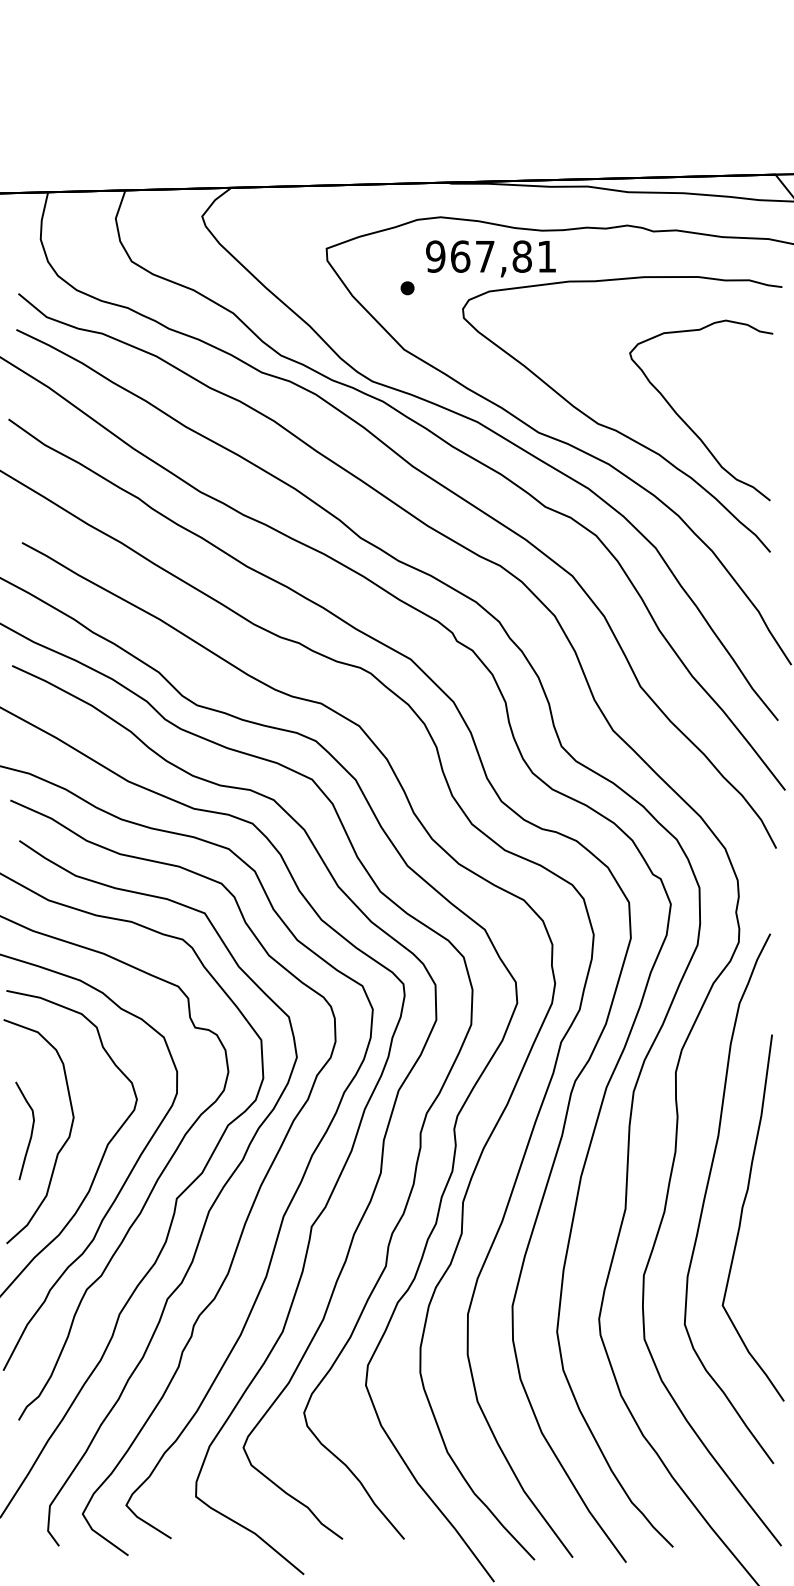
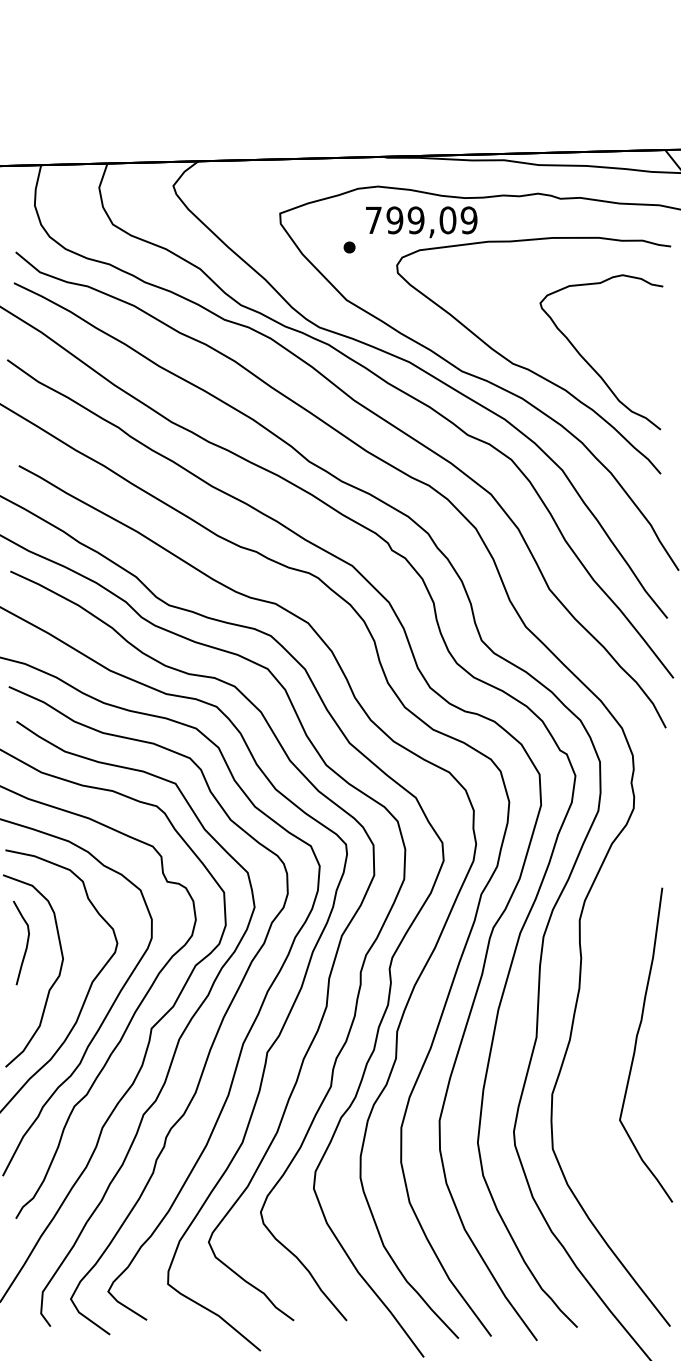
text: (491, 256) -> (421, 220), 967,81 -> 799,09
curve: (30, 1133) -> (26, 945), moved
curve: (706, 1195) -> (606, 1025), removed

